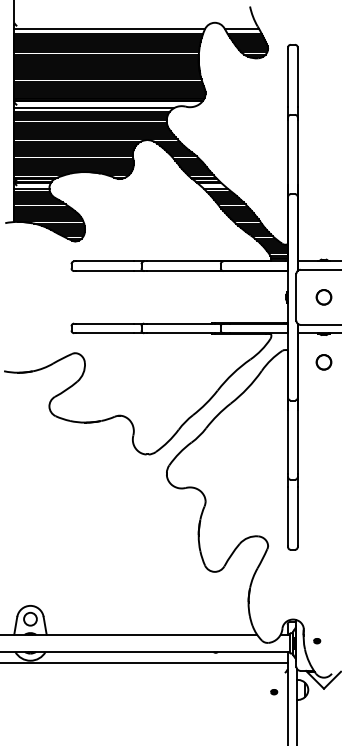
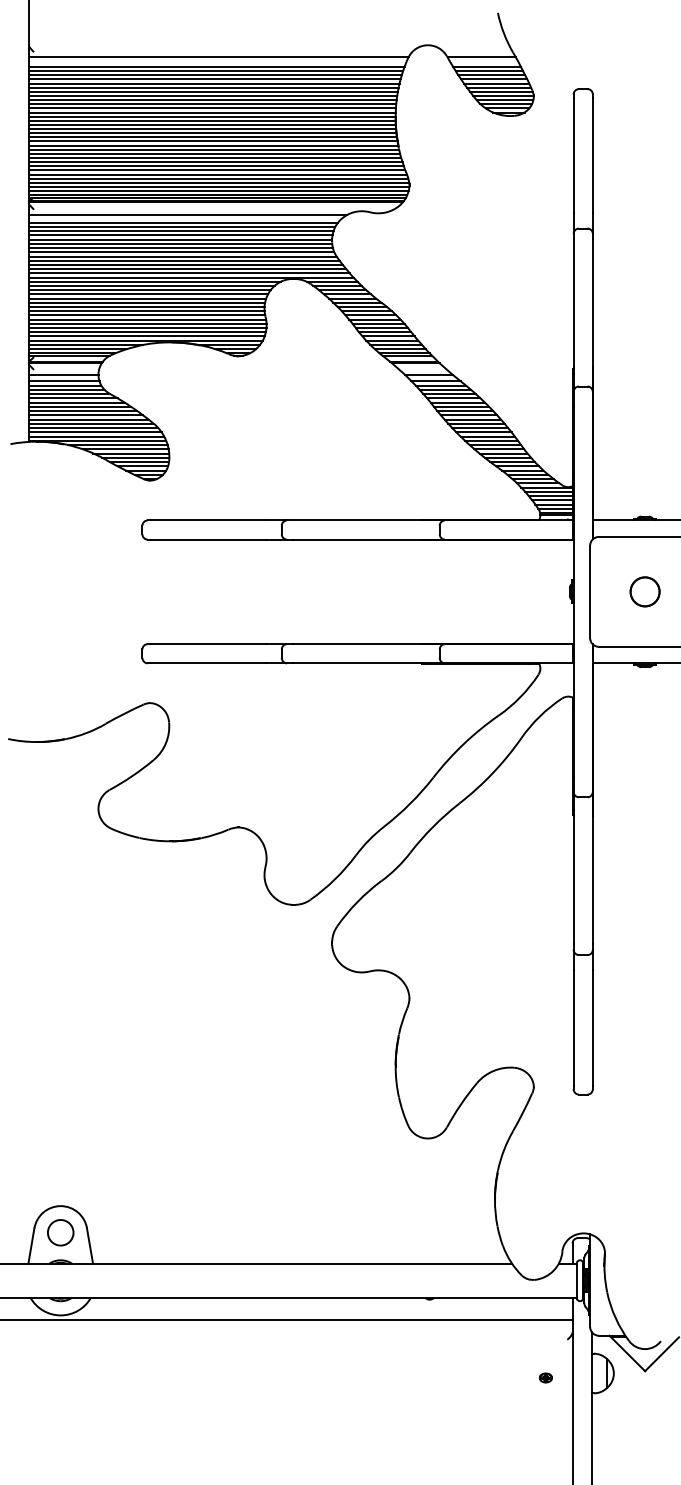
part: (323, 362) -> (644, 721), removed
part: (317, 641) -> (632, 1277), removed

